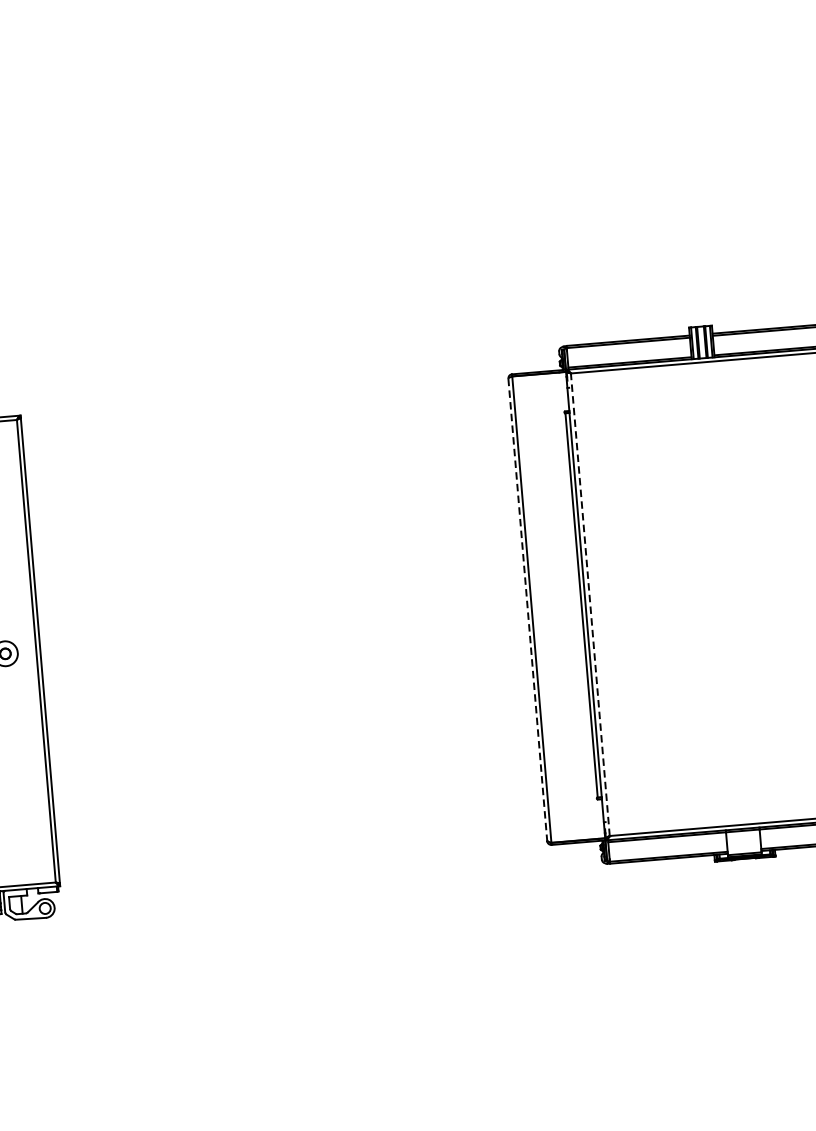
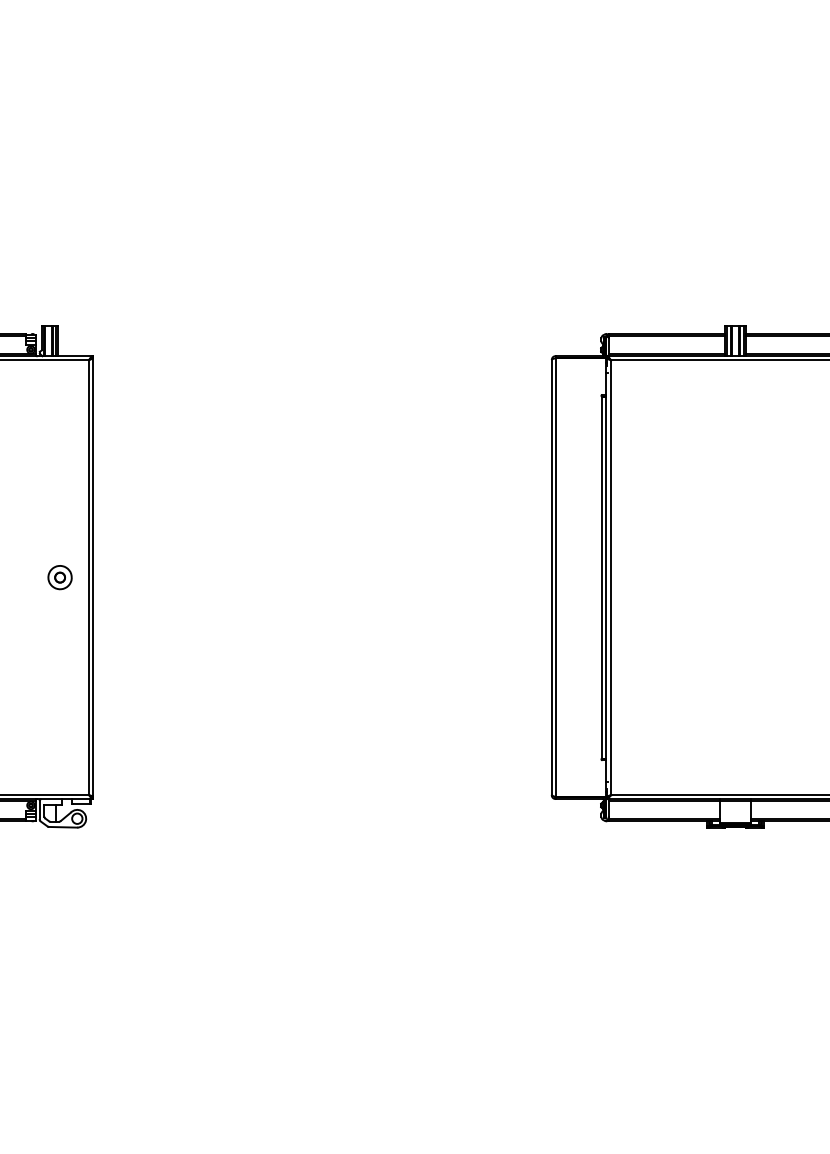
line: (590, 604) -> (610, 577), dashed -> solid
line: (527, 609) -> (551, 577), dashed -> solid

